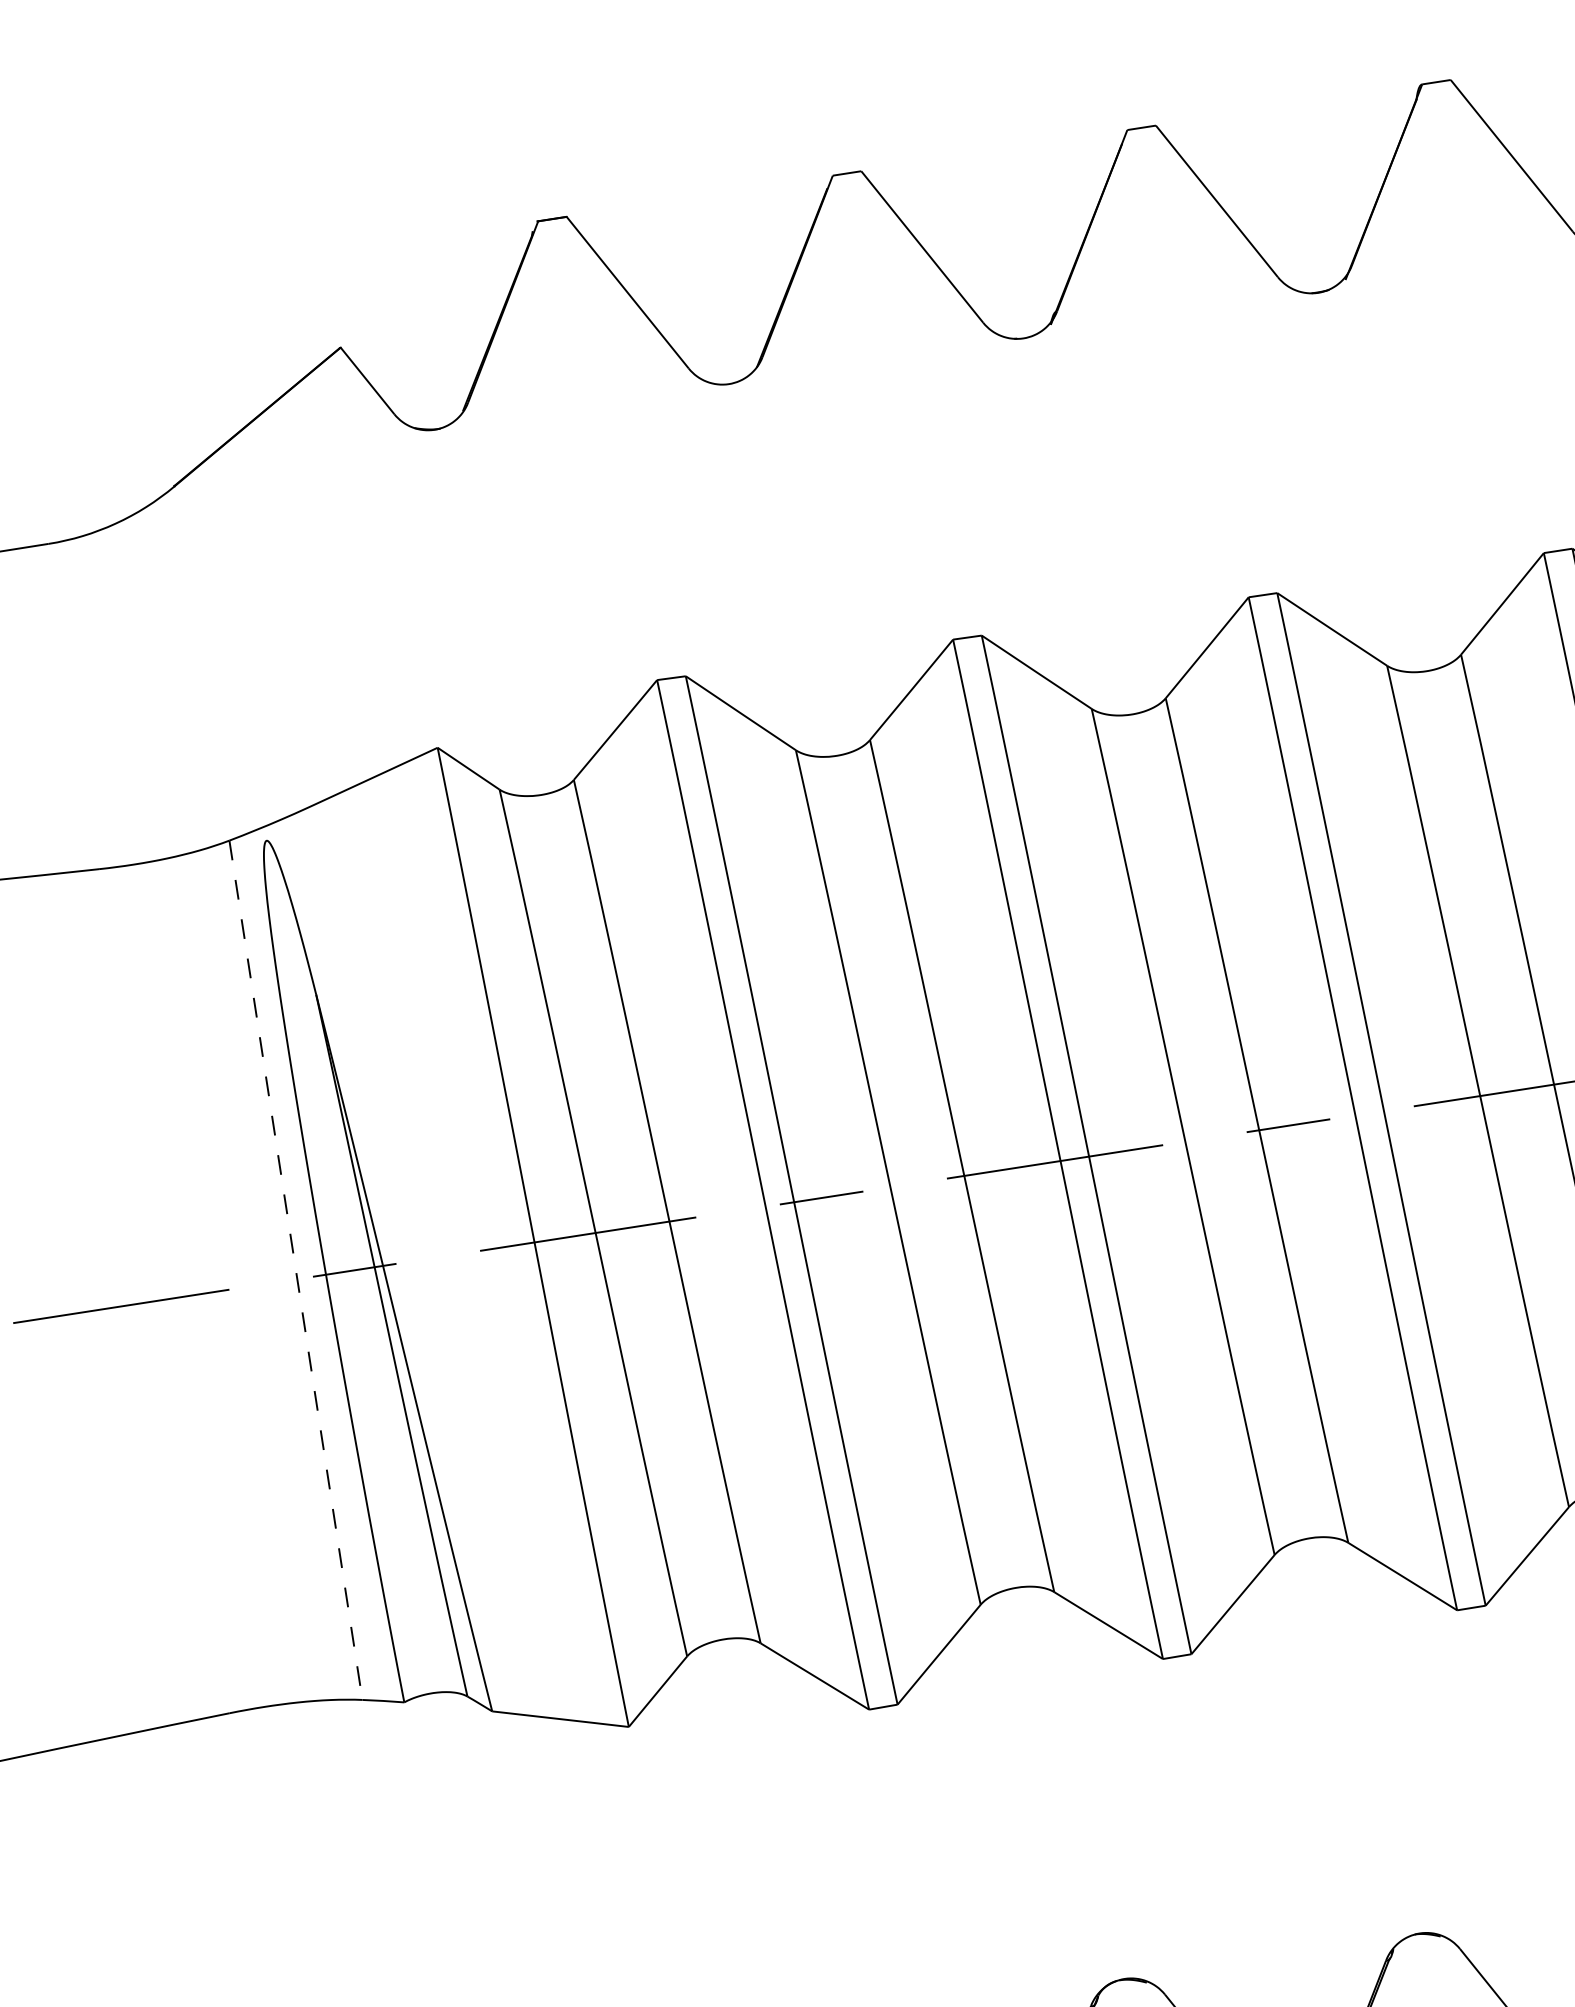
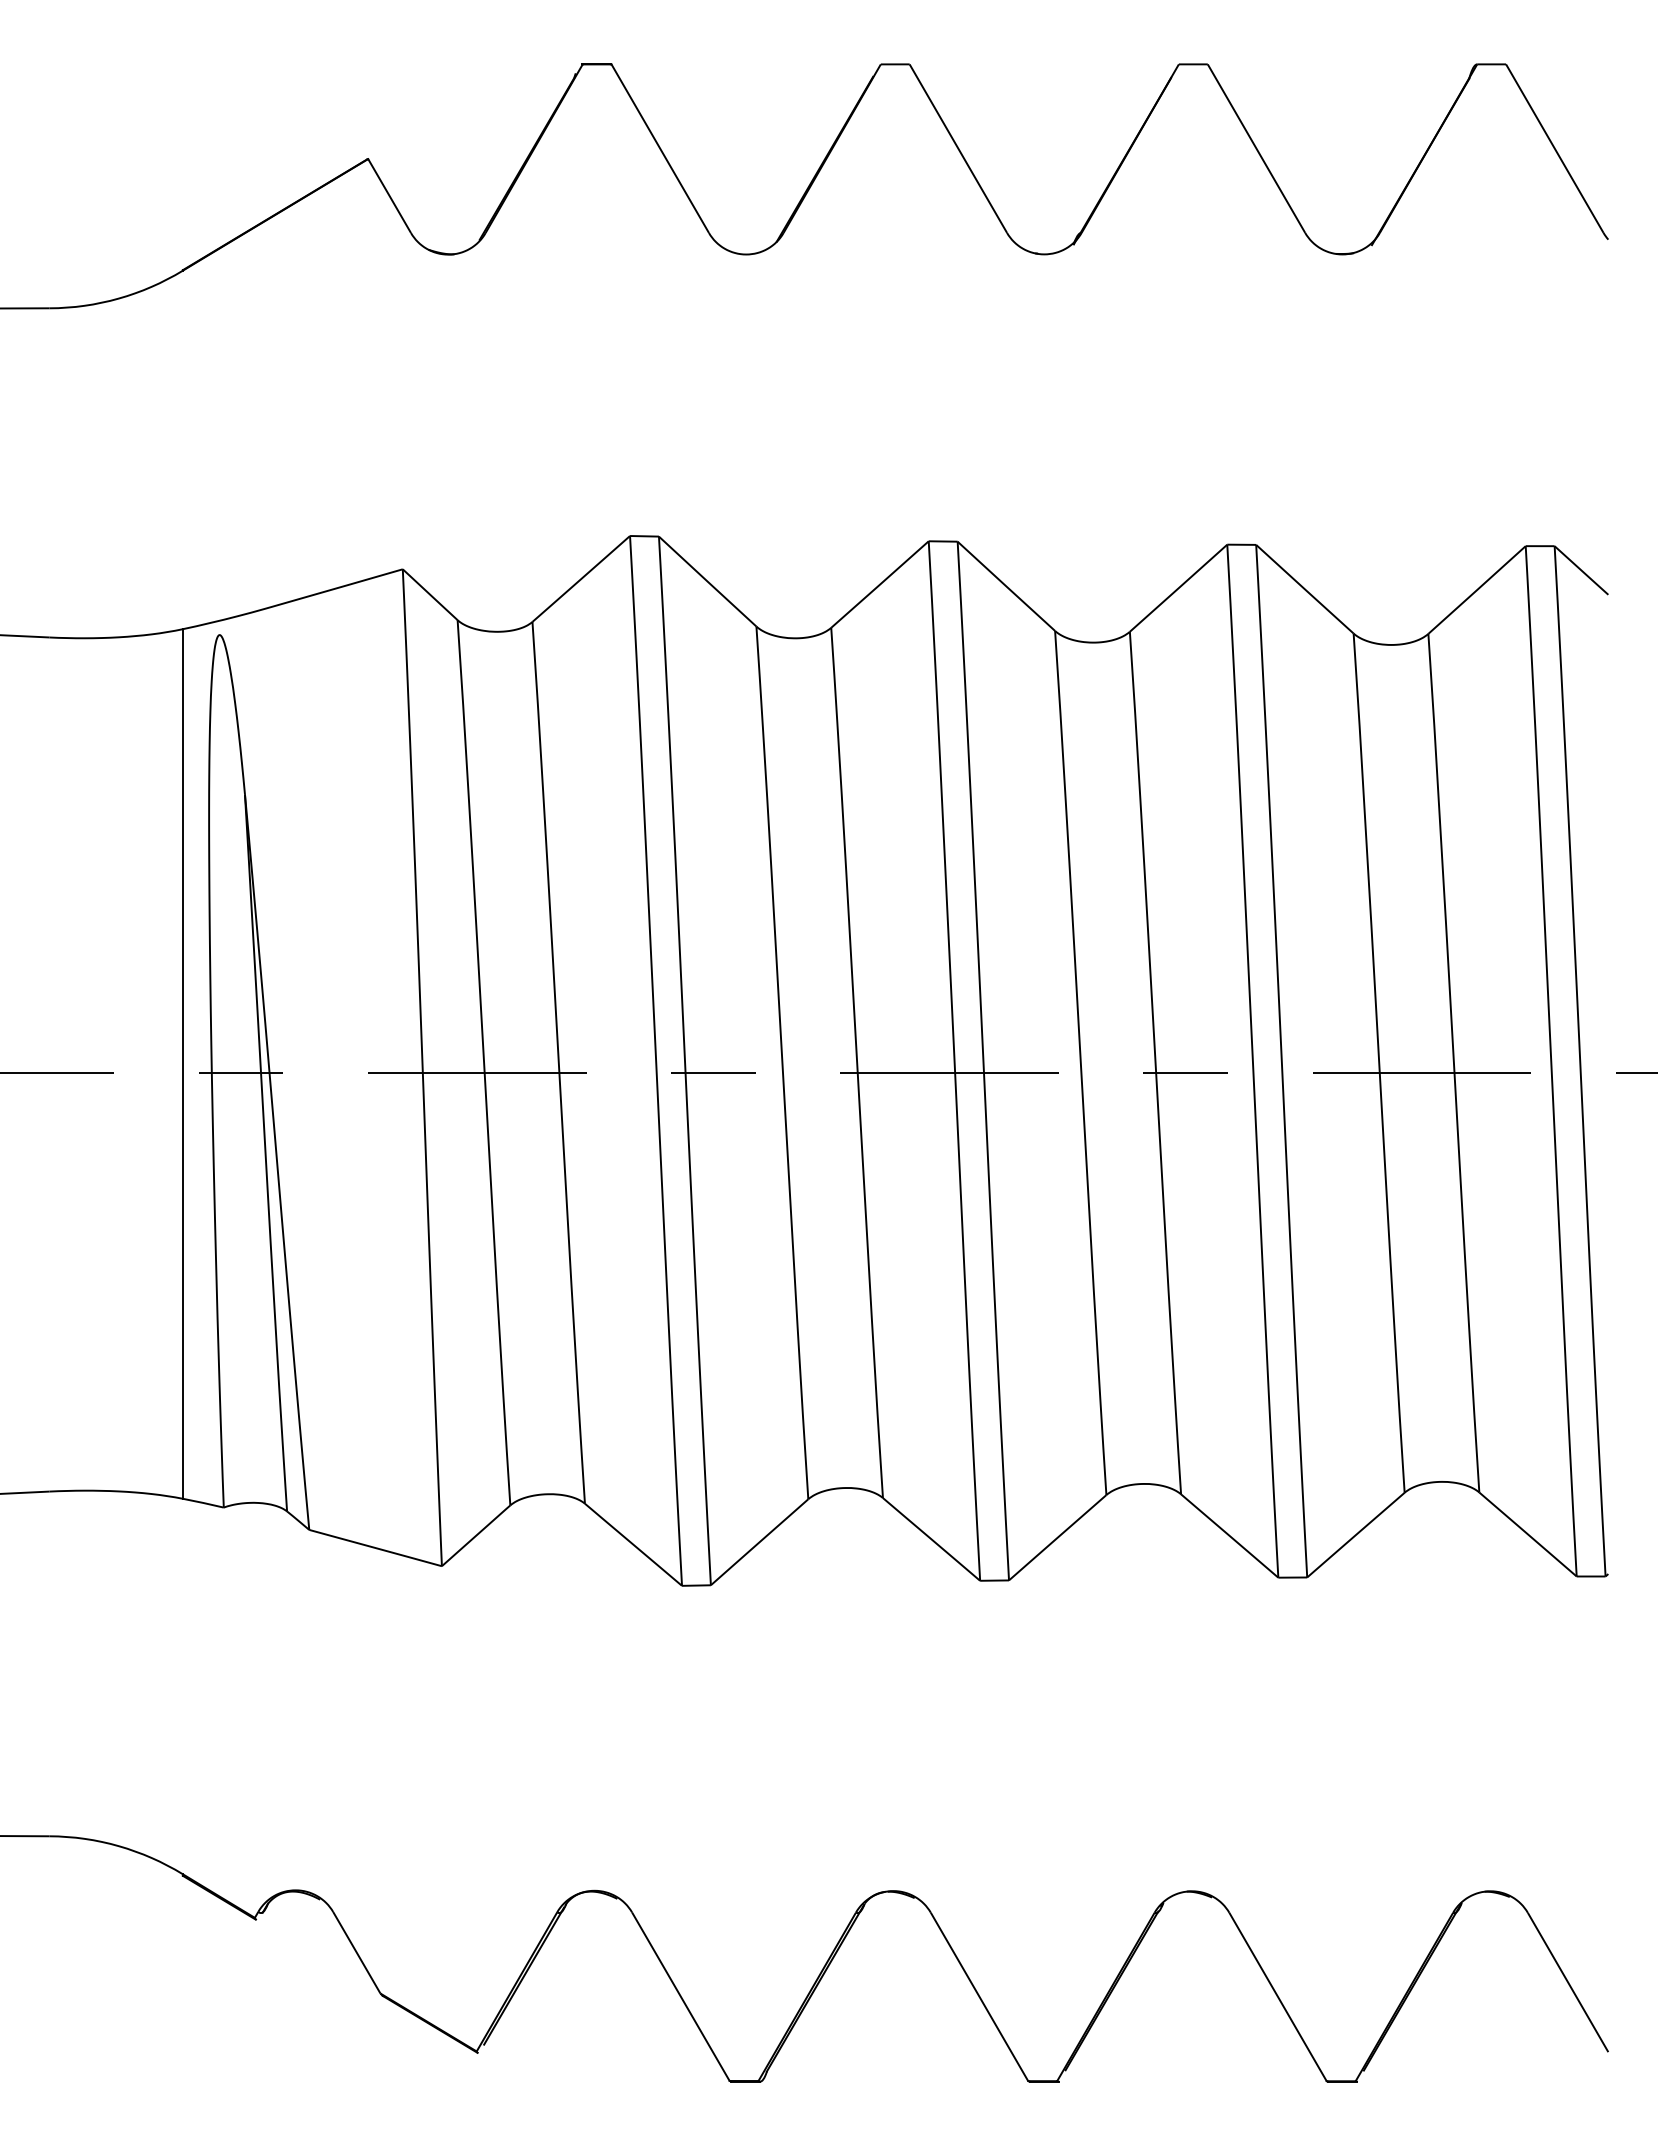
line: (295, 1269) -> (182, 1063), dashed -> solid

